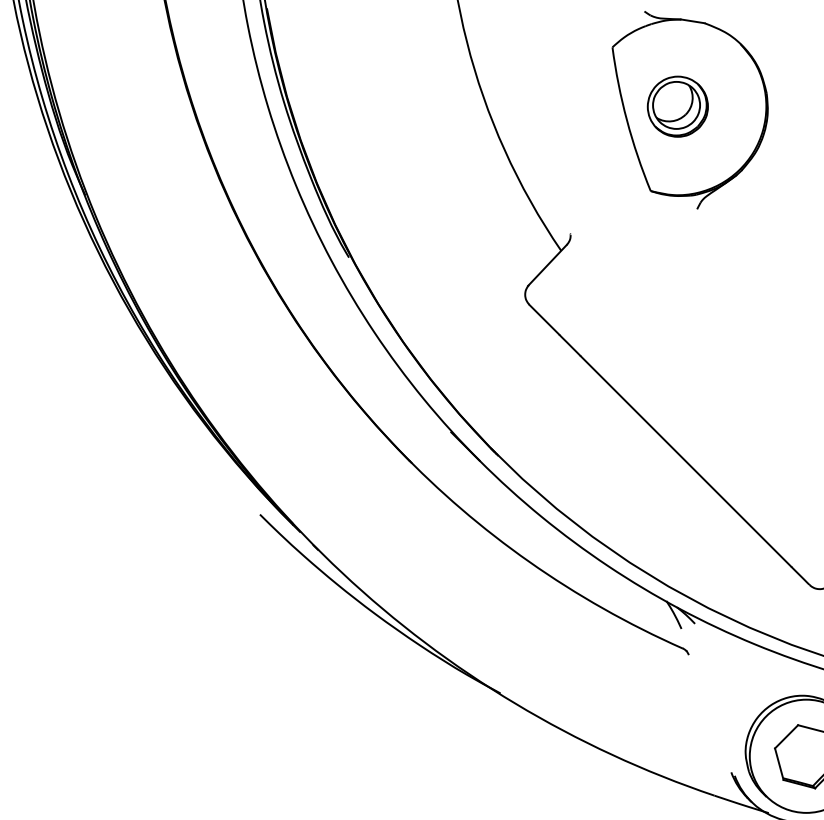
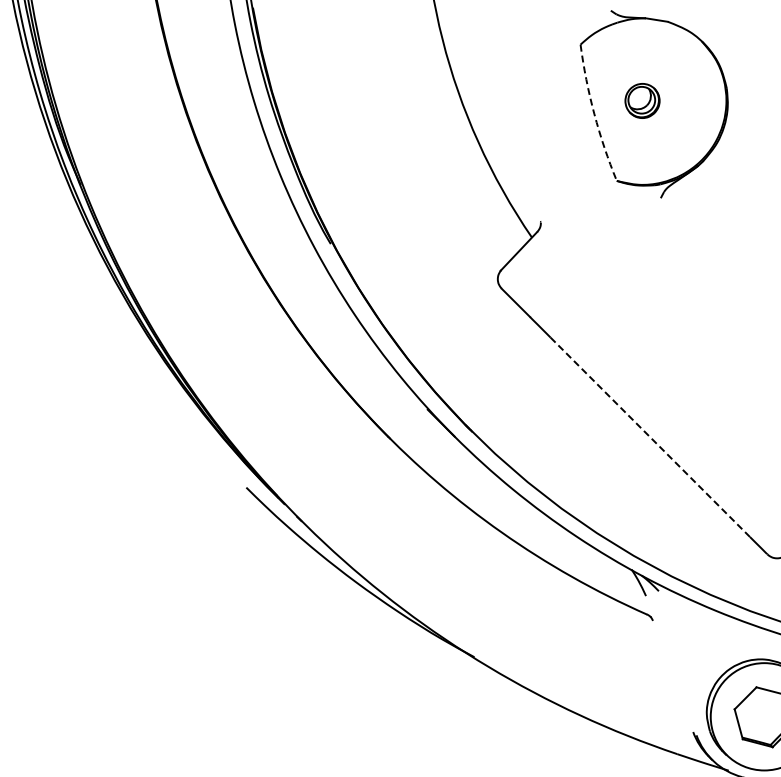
part: (677, 106) -> (642, 100), size x0.6
arc: (627, 119) -> (594, 113), solid -> dashed
line: (686, 461) -> (650, 437), solid -> dashed

